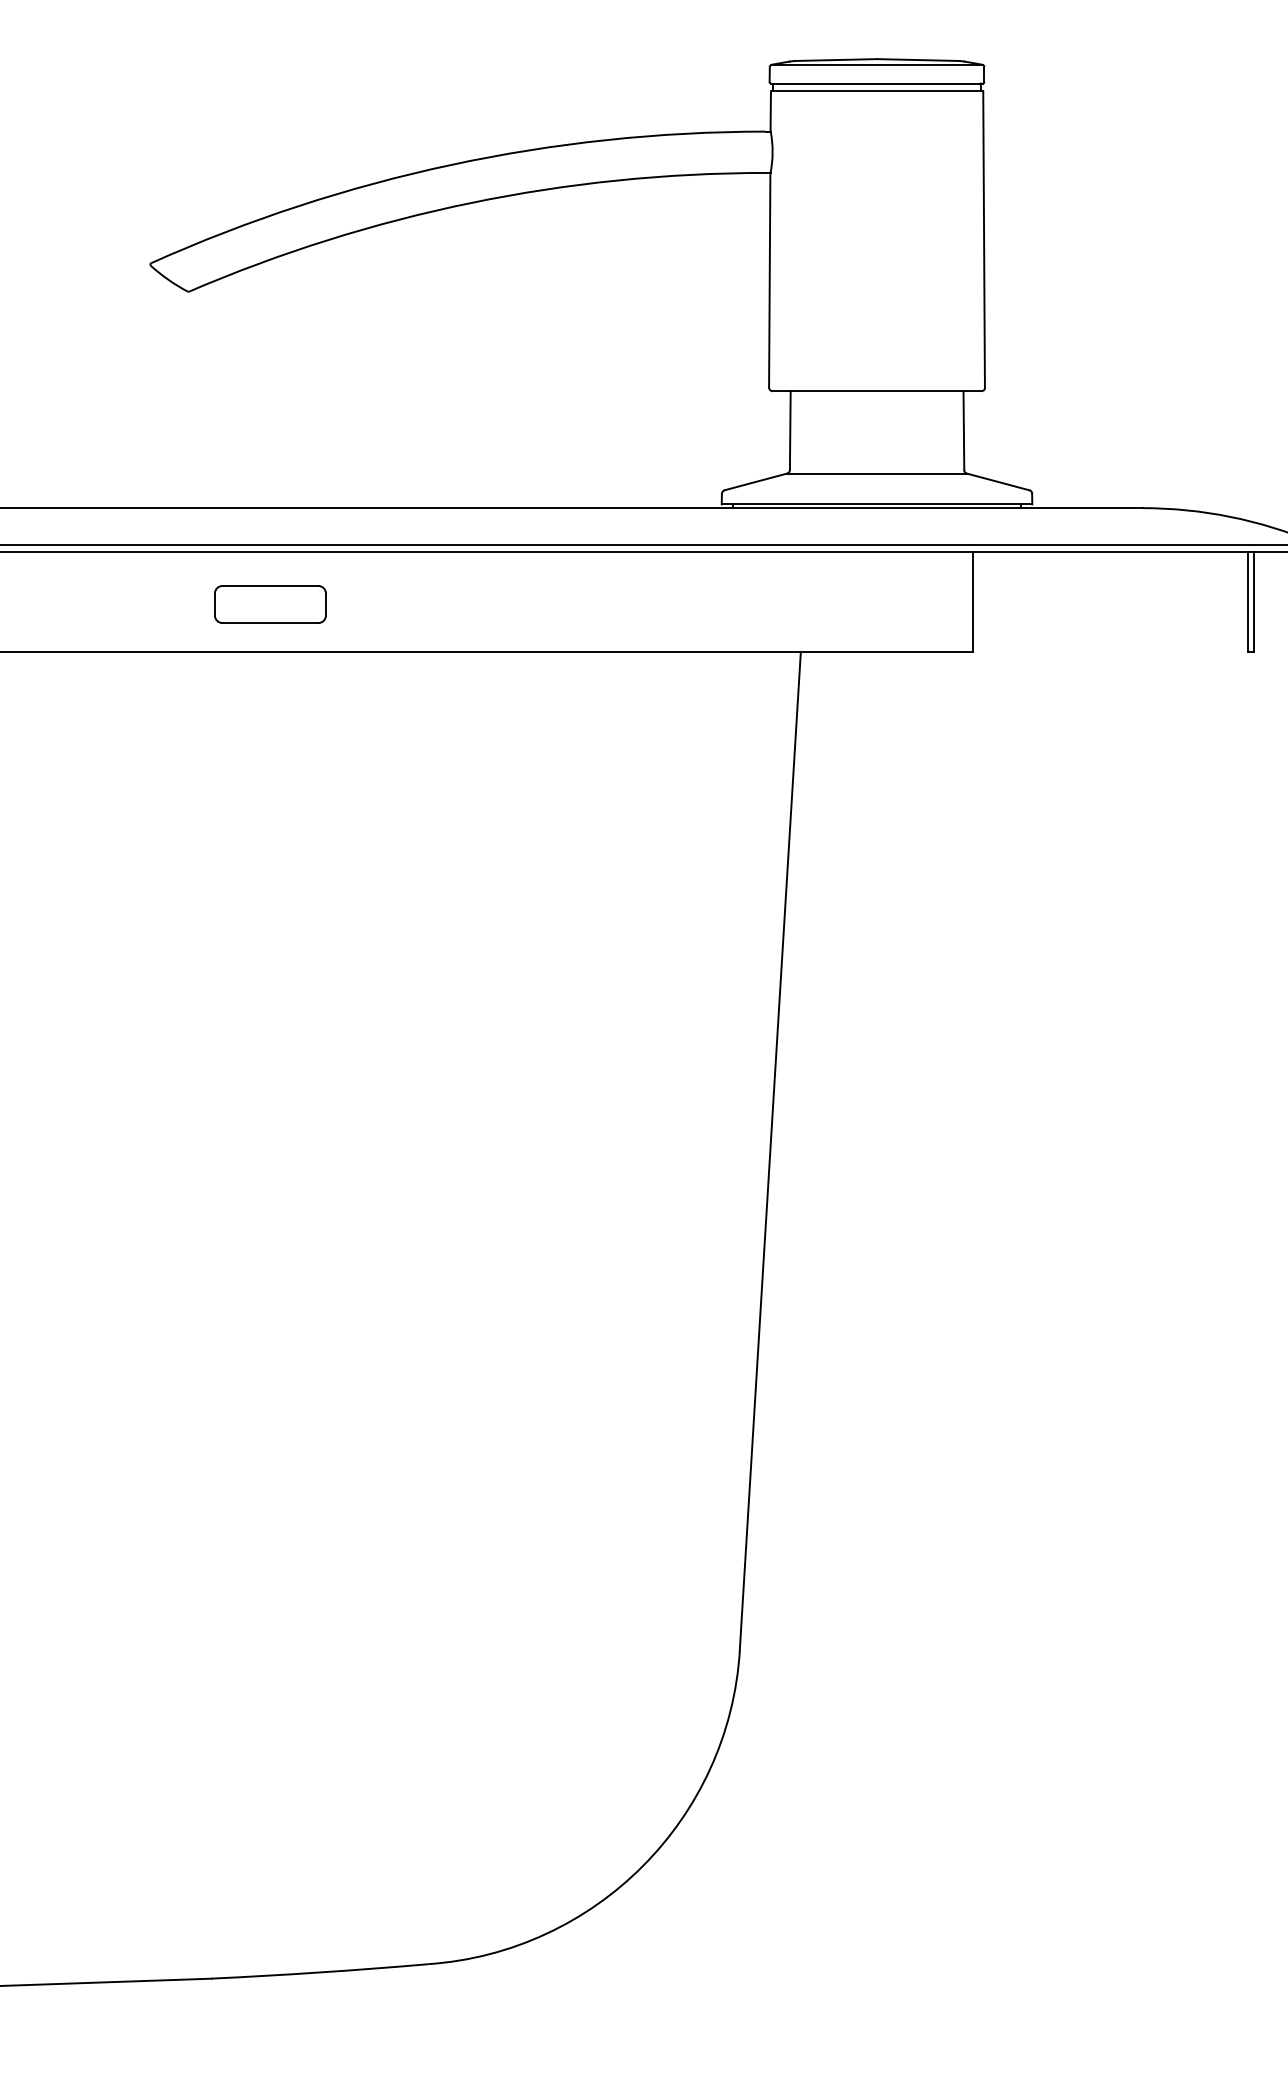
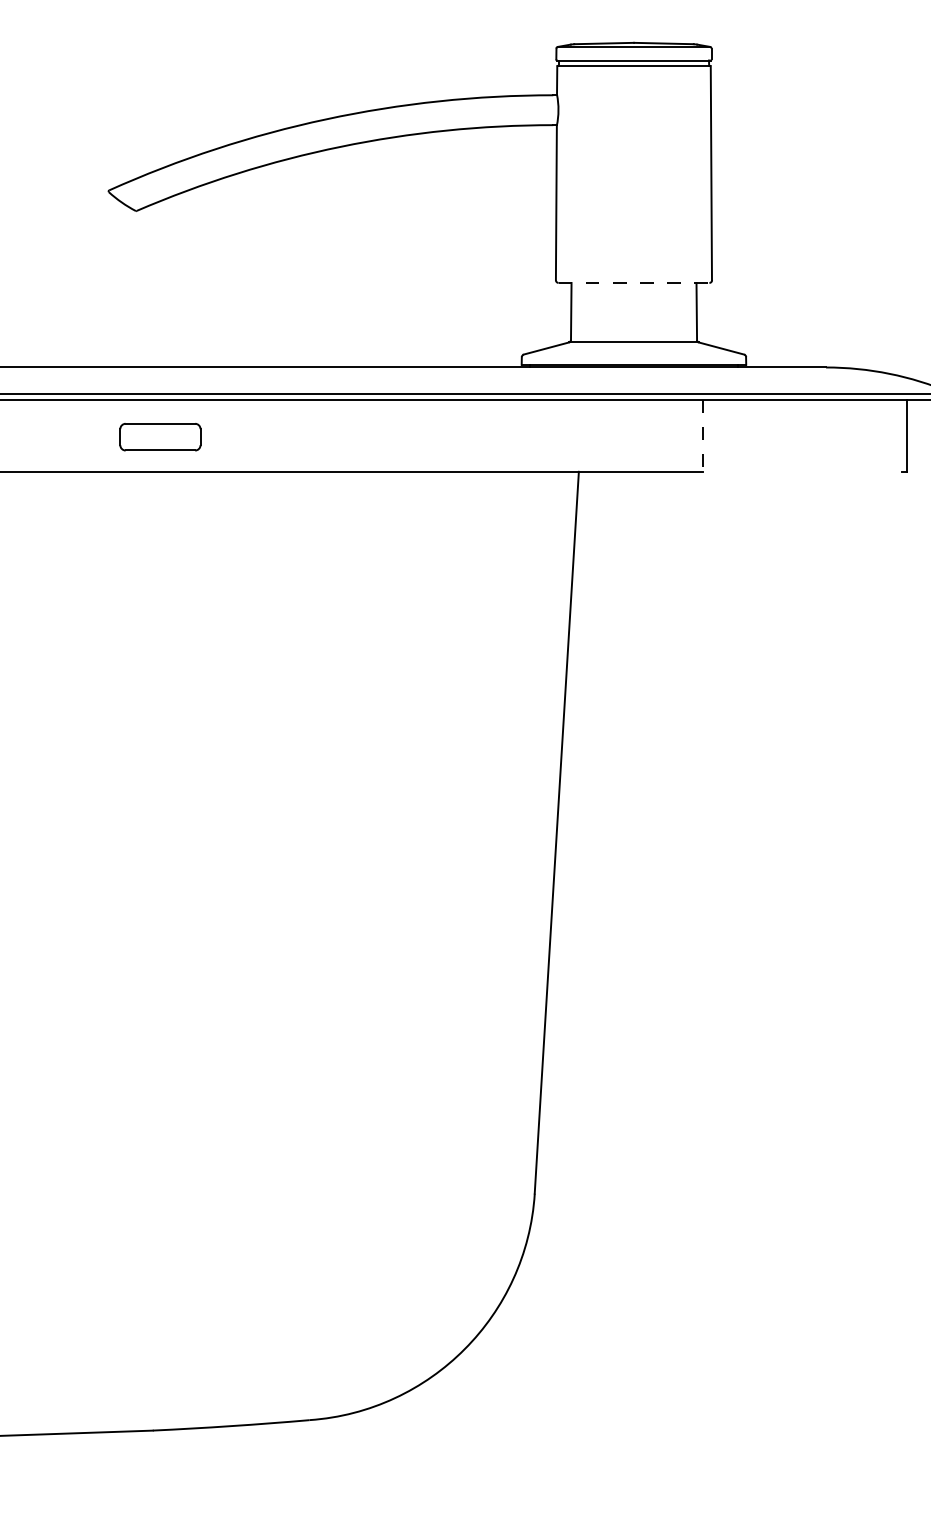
line: (877, 391) -> (634, 283), solid -> dashed
line: (1248, 602) -> (902, 435), removed
line: (973, 603) -> (703, 436), solid -> dashed
part: (270, 604) -> (160, 437), moved

